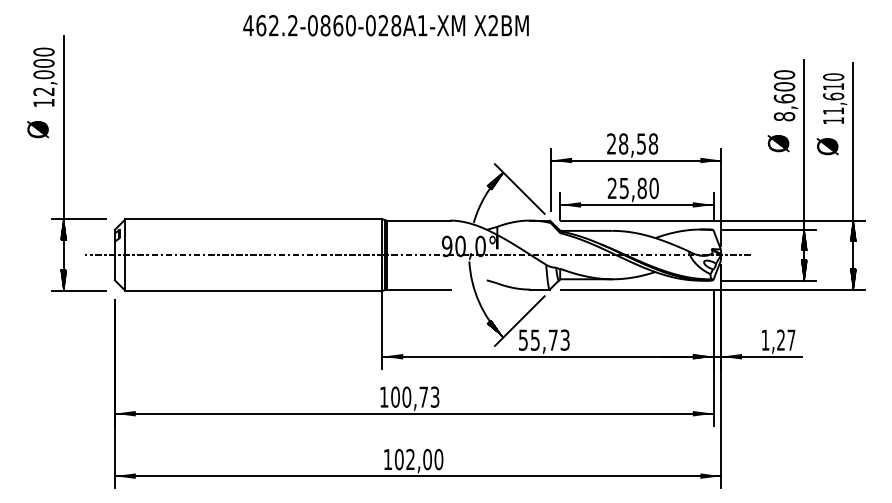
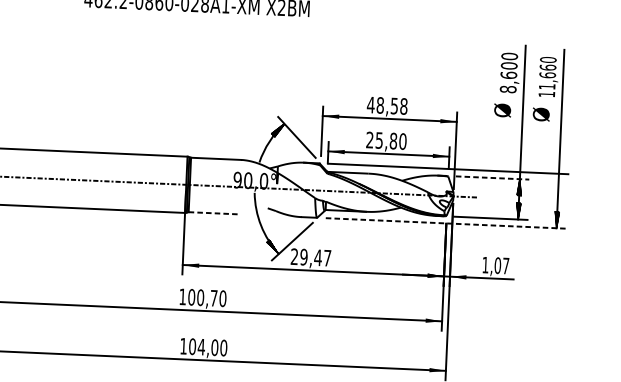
text: (833, 86) -> (547, 67), 11,610 -> 11,660
text: (611, 143) -> (370, 104), 28,58 -> 48,58
line: (769, 229) -> (492, 177), solid -> dashed
hatch: (853, 230) -> (558, 181), removed
line: (418, 289) -> (213, 213), solid -> dashed
line: (713, 289) -> (446, 223), solid -> dashed
text: (544, 339) -> (311, 256), 55,73 -> 29,47
text: (781, 339) -> (498, 265), 1,27 -> 1,07
text: (434, 396) -> (222, 298), 100,73 -> 100,70
text: (410, 458) -> (201, 346), 102,00 -> 104,00

